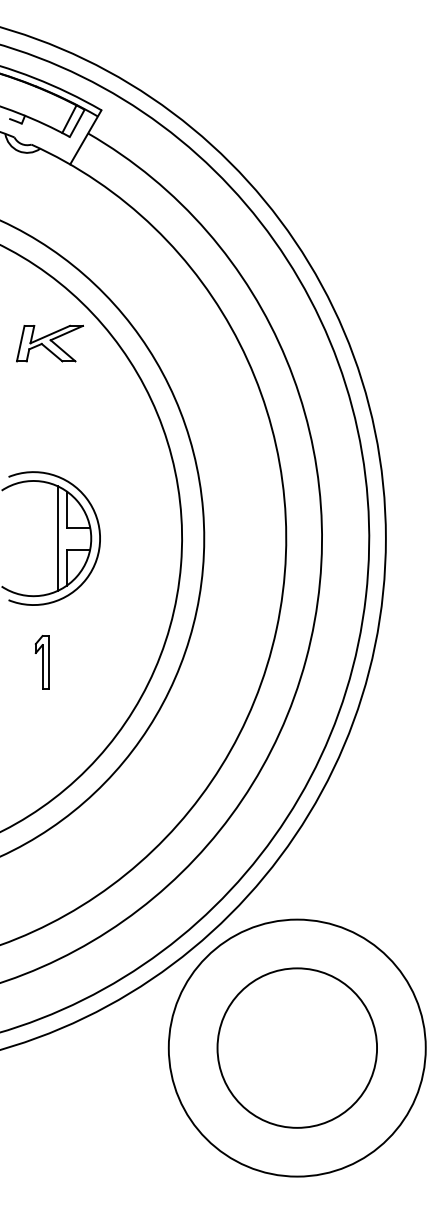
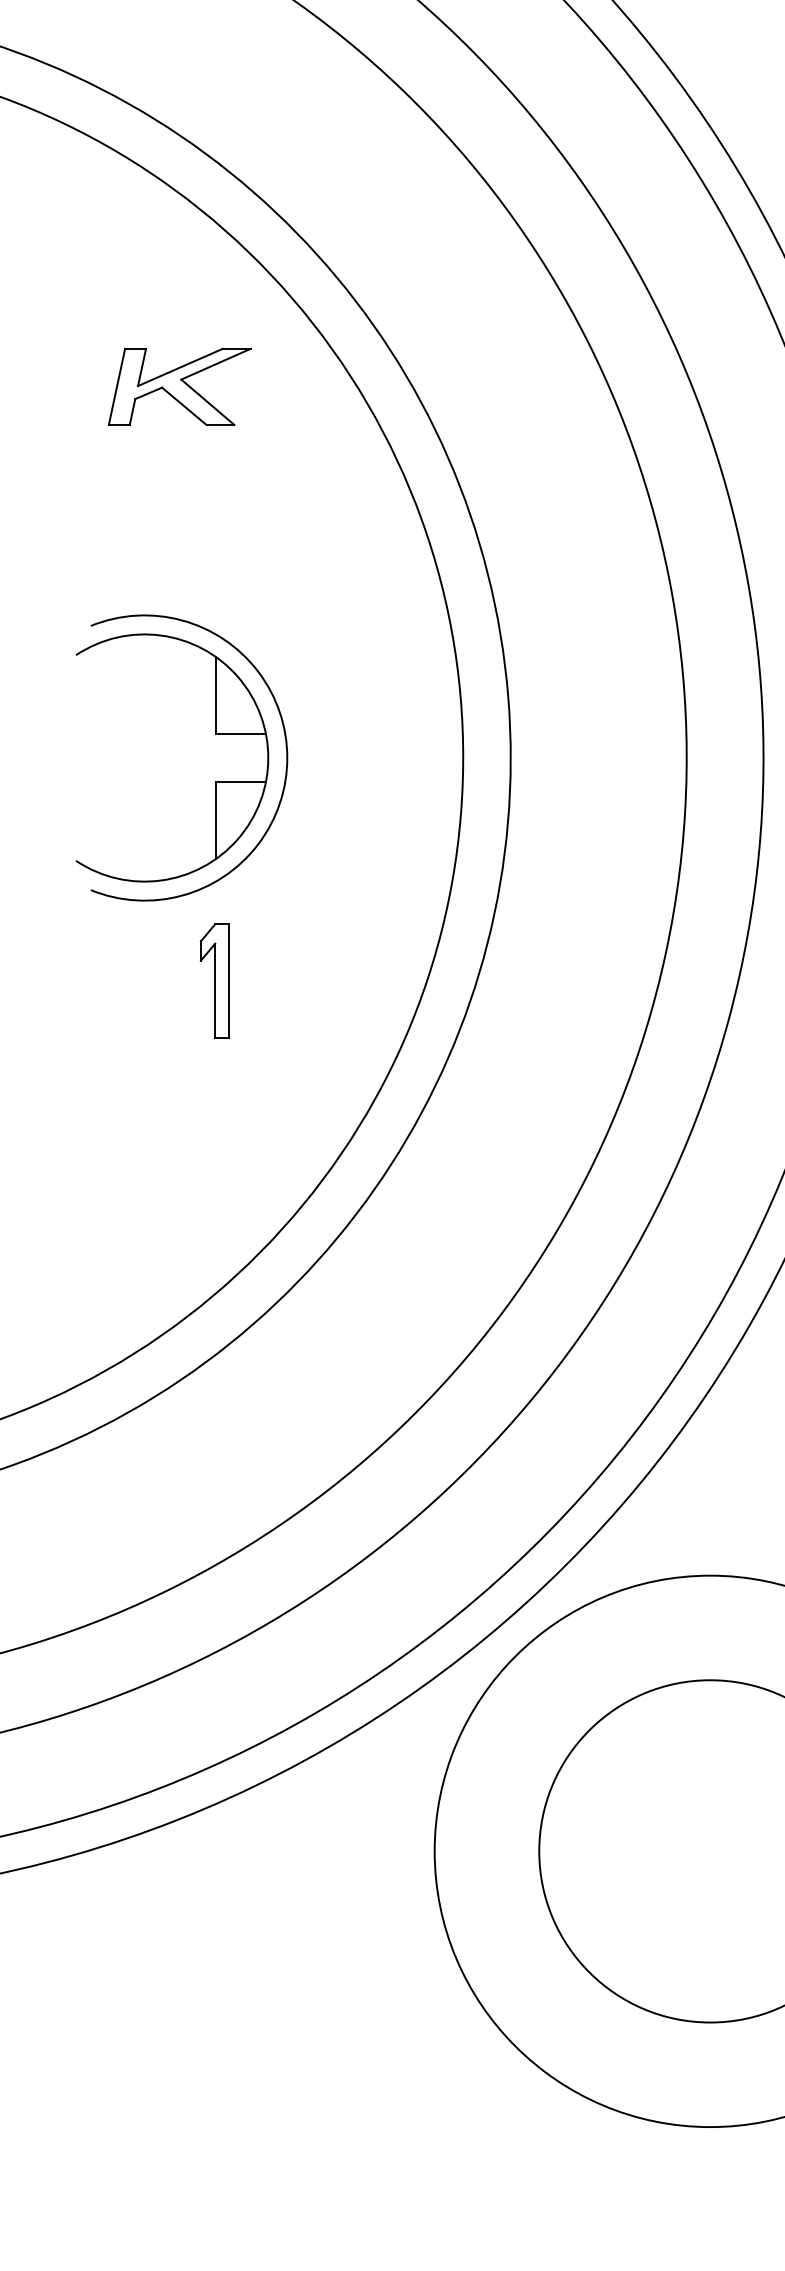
part: (49, 343) -> (178, 386), moved
line: (58, 538) -> (197, 757), removed
part: (41, 662) -> (213, 981), moved

